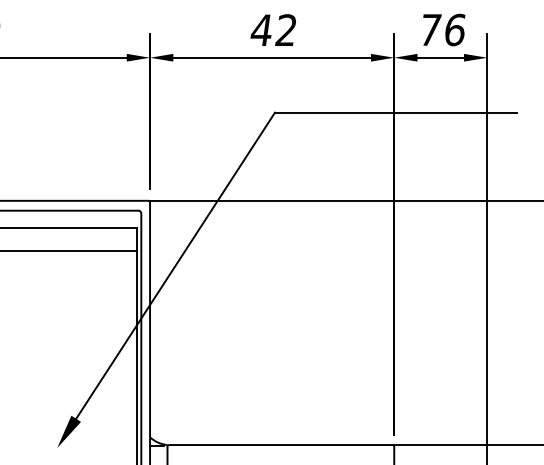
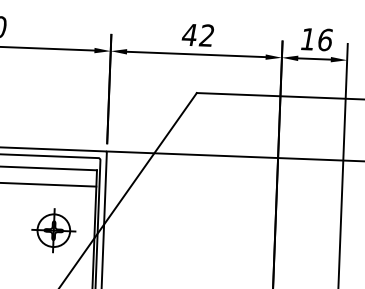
text: (431, 29) -> (308, 38), 76 -> 16
part: (78, 316) -> (53, 230), added

